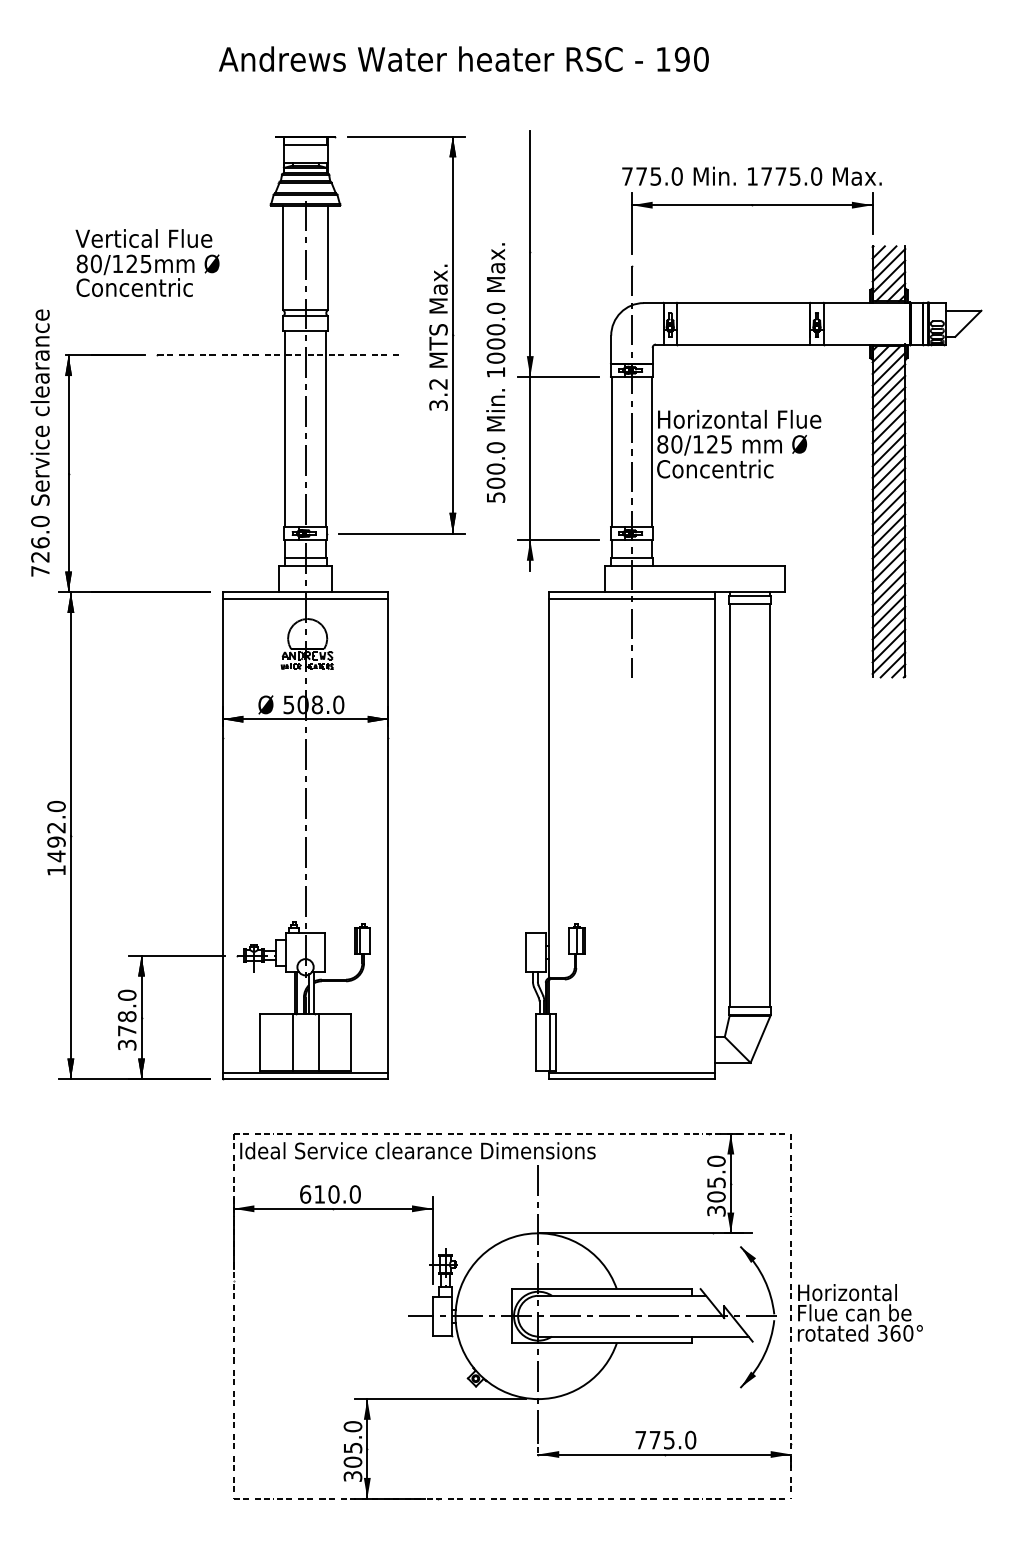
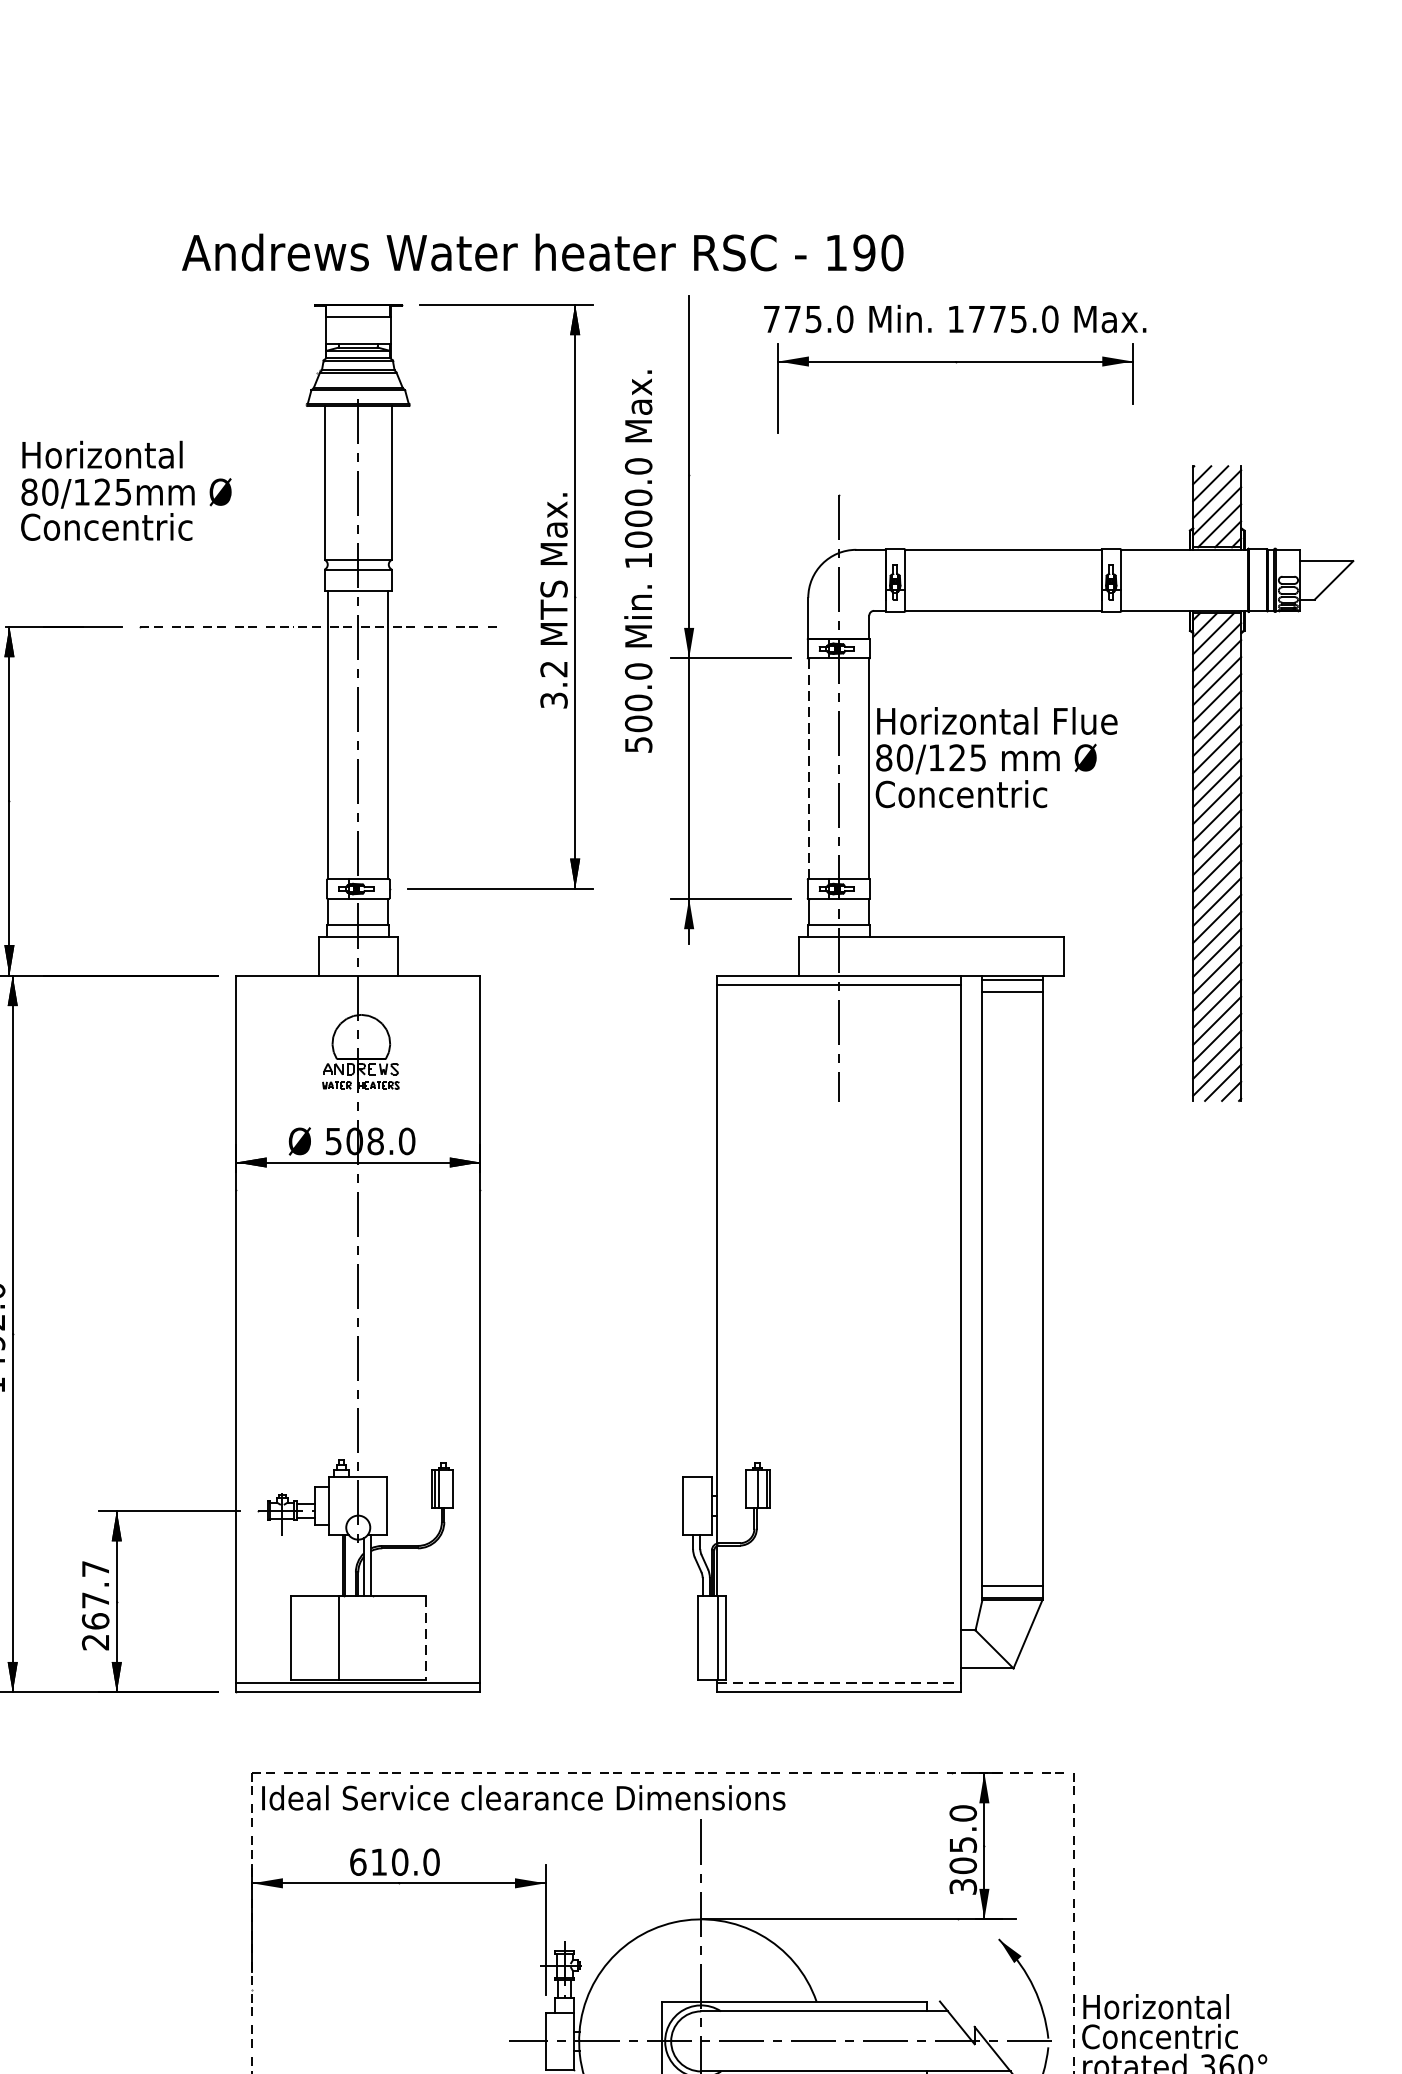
text: (463, 58) -> (542, 251), moved
part: (751, 210) -> (954, 369), moved
text: (143, 238) -> (119, 454), Vertical Flue -> Horizontal
text: (495, 372) -> (637, 560), moved
line: (611, 452) -> (808, 769), solid -> dashed
line: (305, 598) -> (358, 984), removed
text: (126, 1019) -> (94, 1604), 378.0 -> 267.7
line: (318, 1042) -> (377, 1638), removed
line: (351, 1042) -> (425, 1638), solid -> dashed
line: (631, 1072) -> (838, 1682), solid -> dashed
text: (854, 1312) -> (1166, 2035), Flue can be -> Concentric

